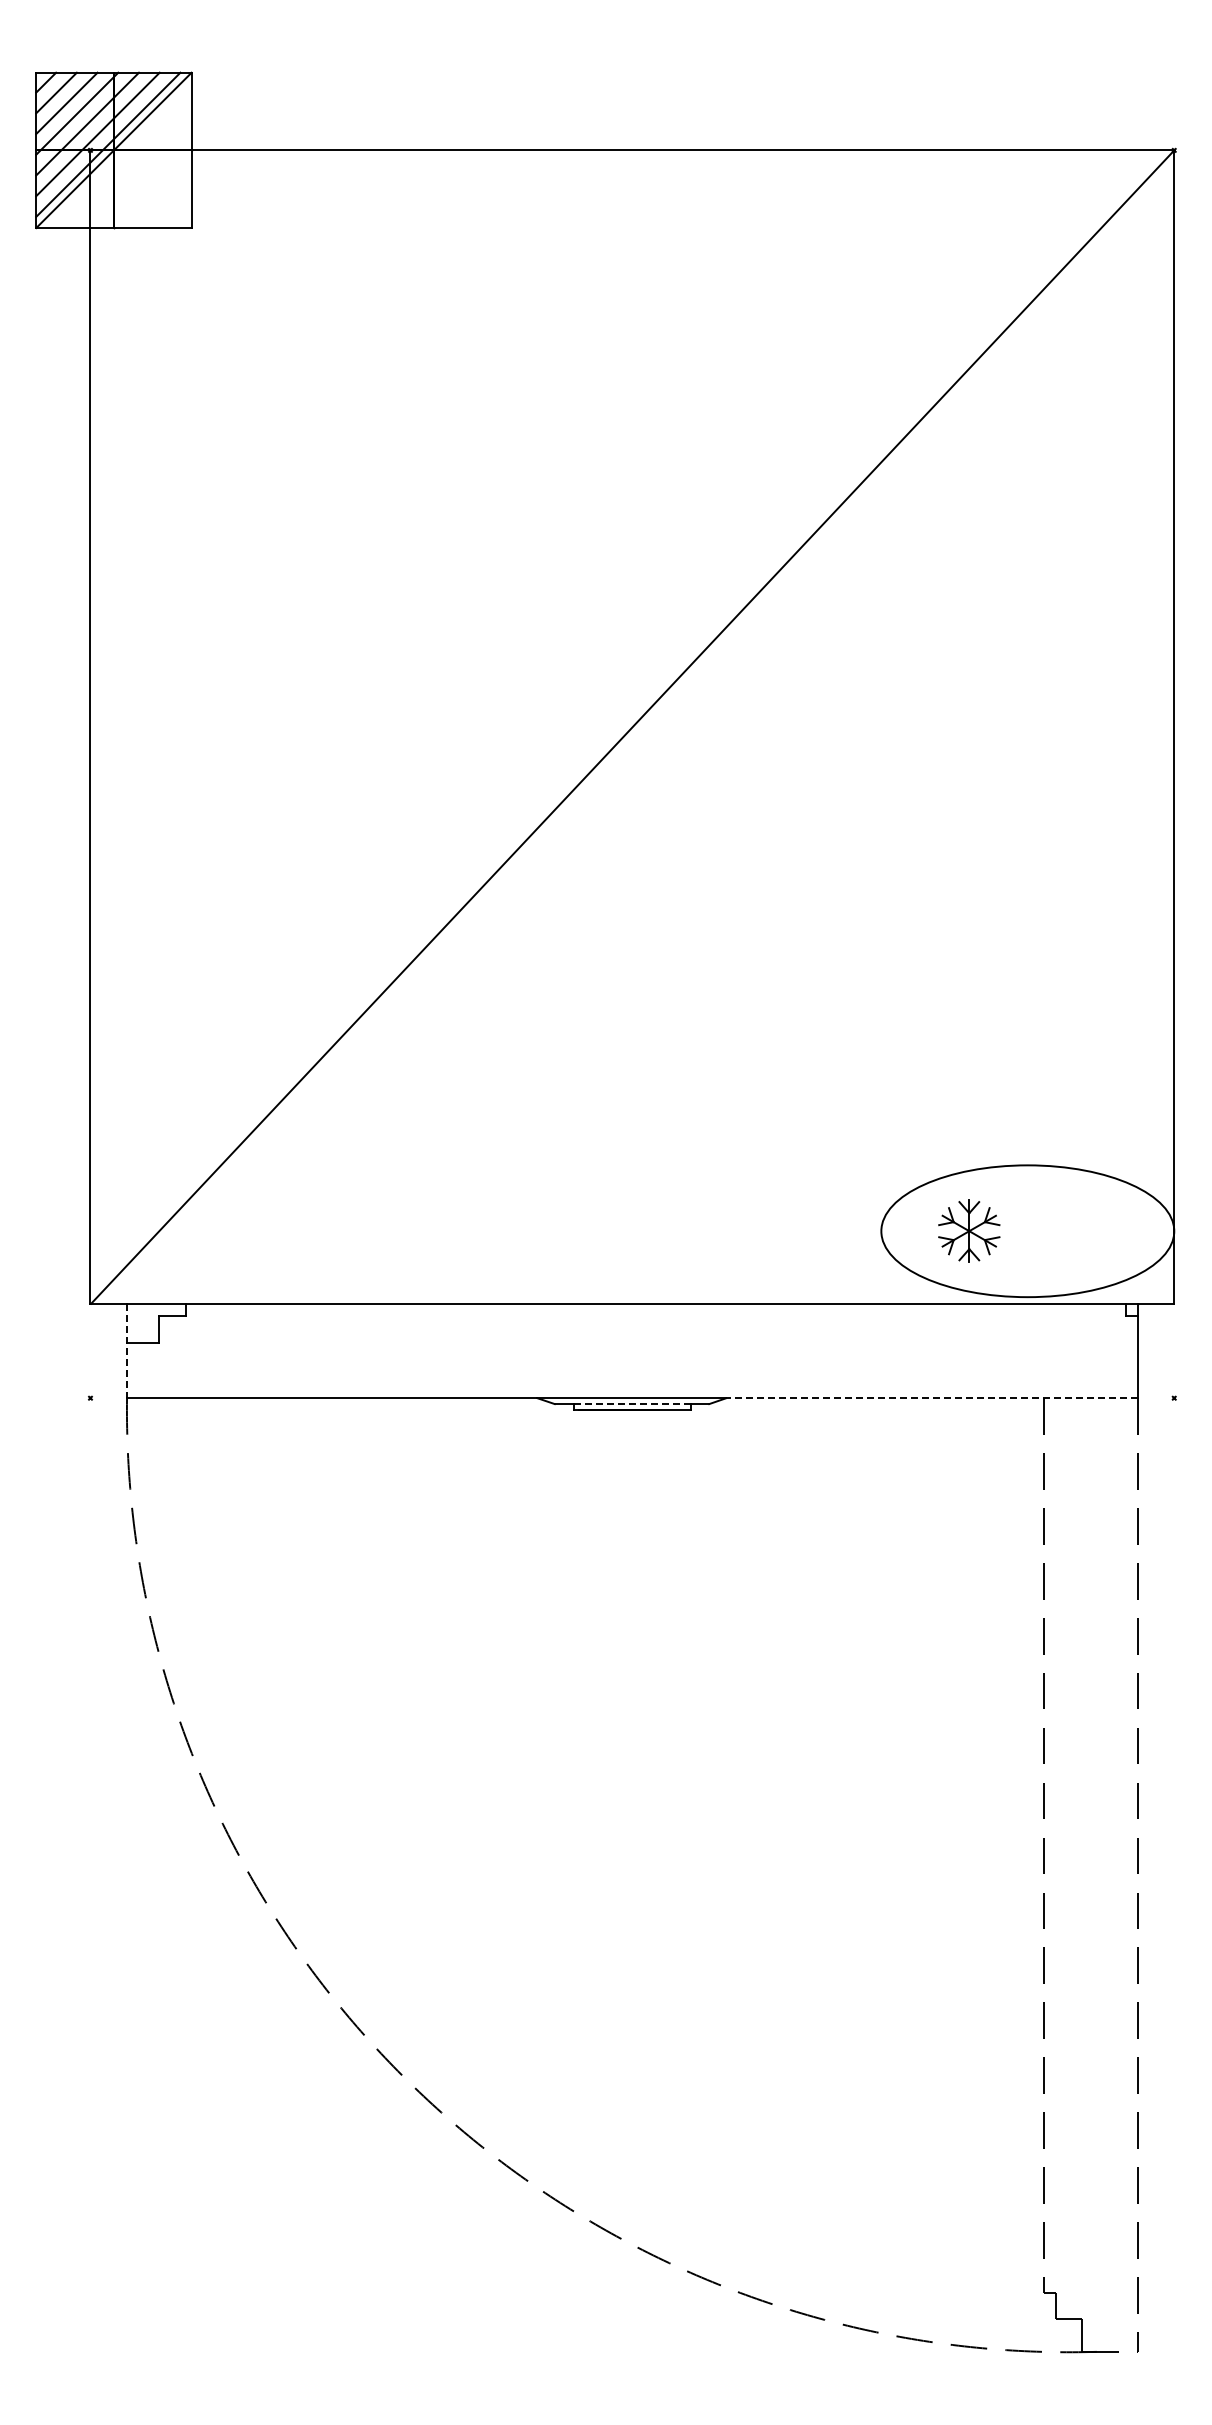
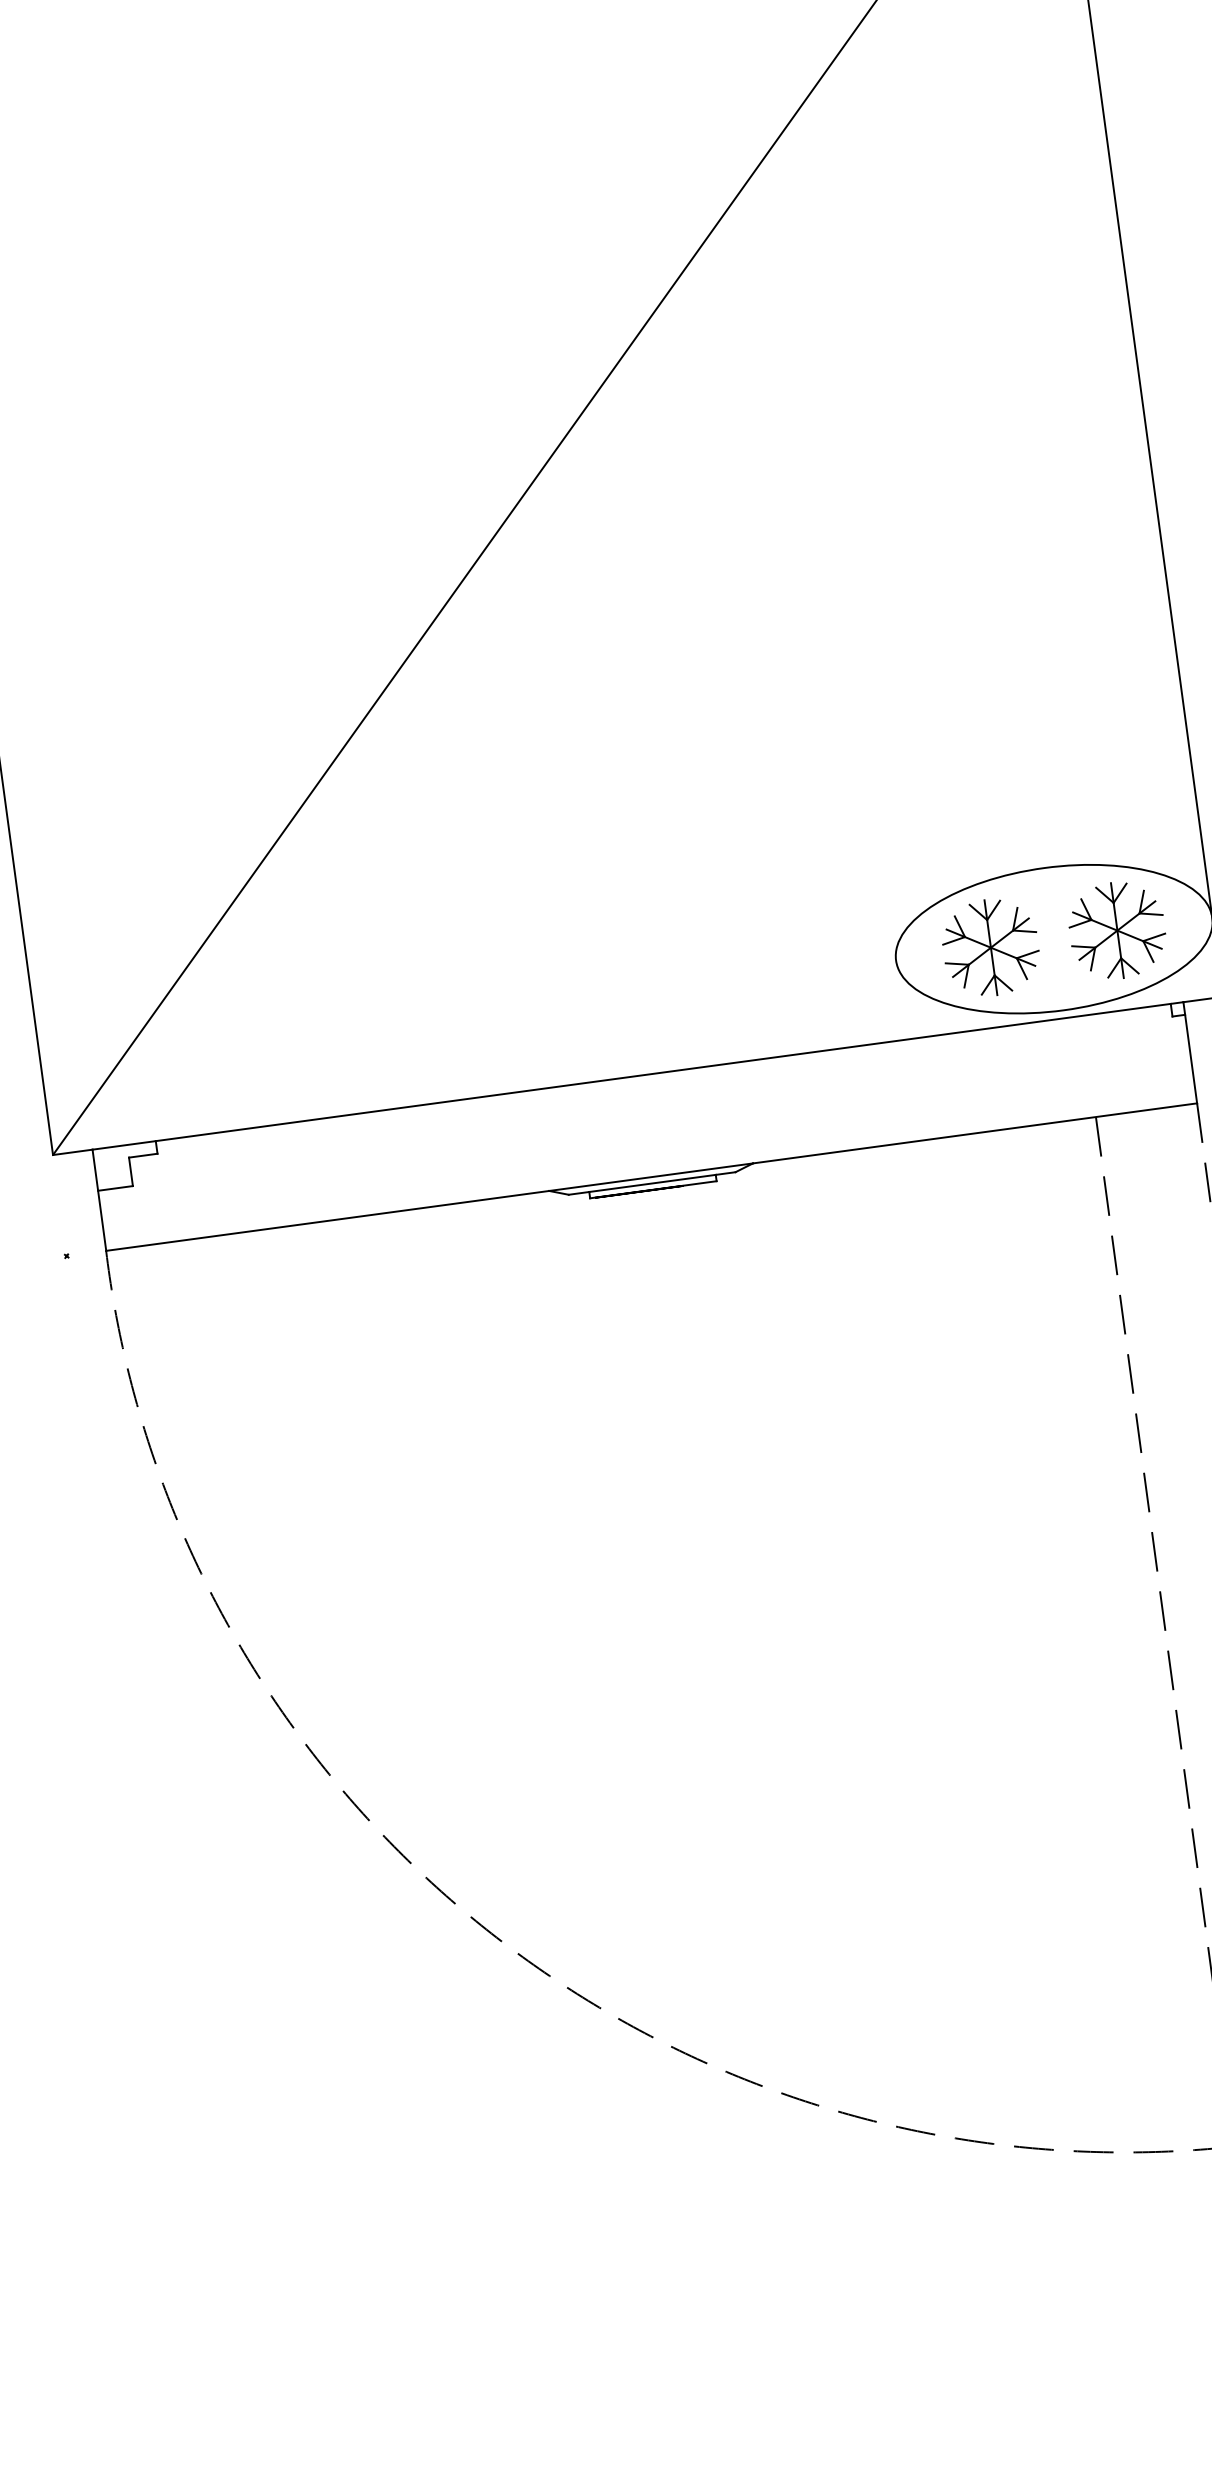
part: (969, 1230) -> (991, 946), size x1.43
part: (1086, 1230) -> (1117, 929), added
line: (127, 1351) -> (99, 1200), dashed -> solid
line: (931, 1398) -> (974, 1133), dashed -> solid
line: (632, 1404) -> (652, 1183), dashed -> solid

